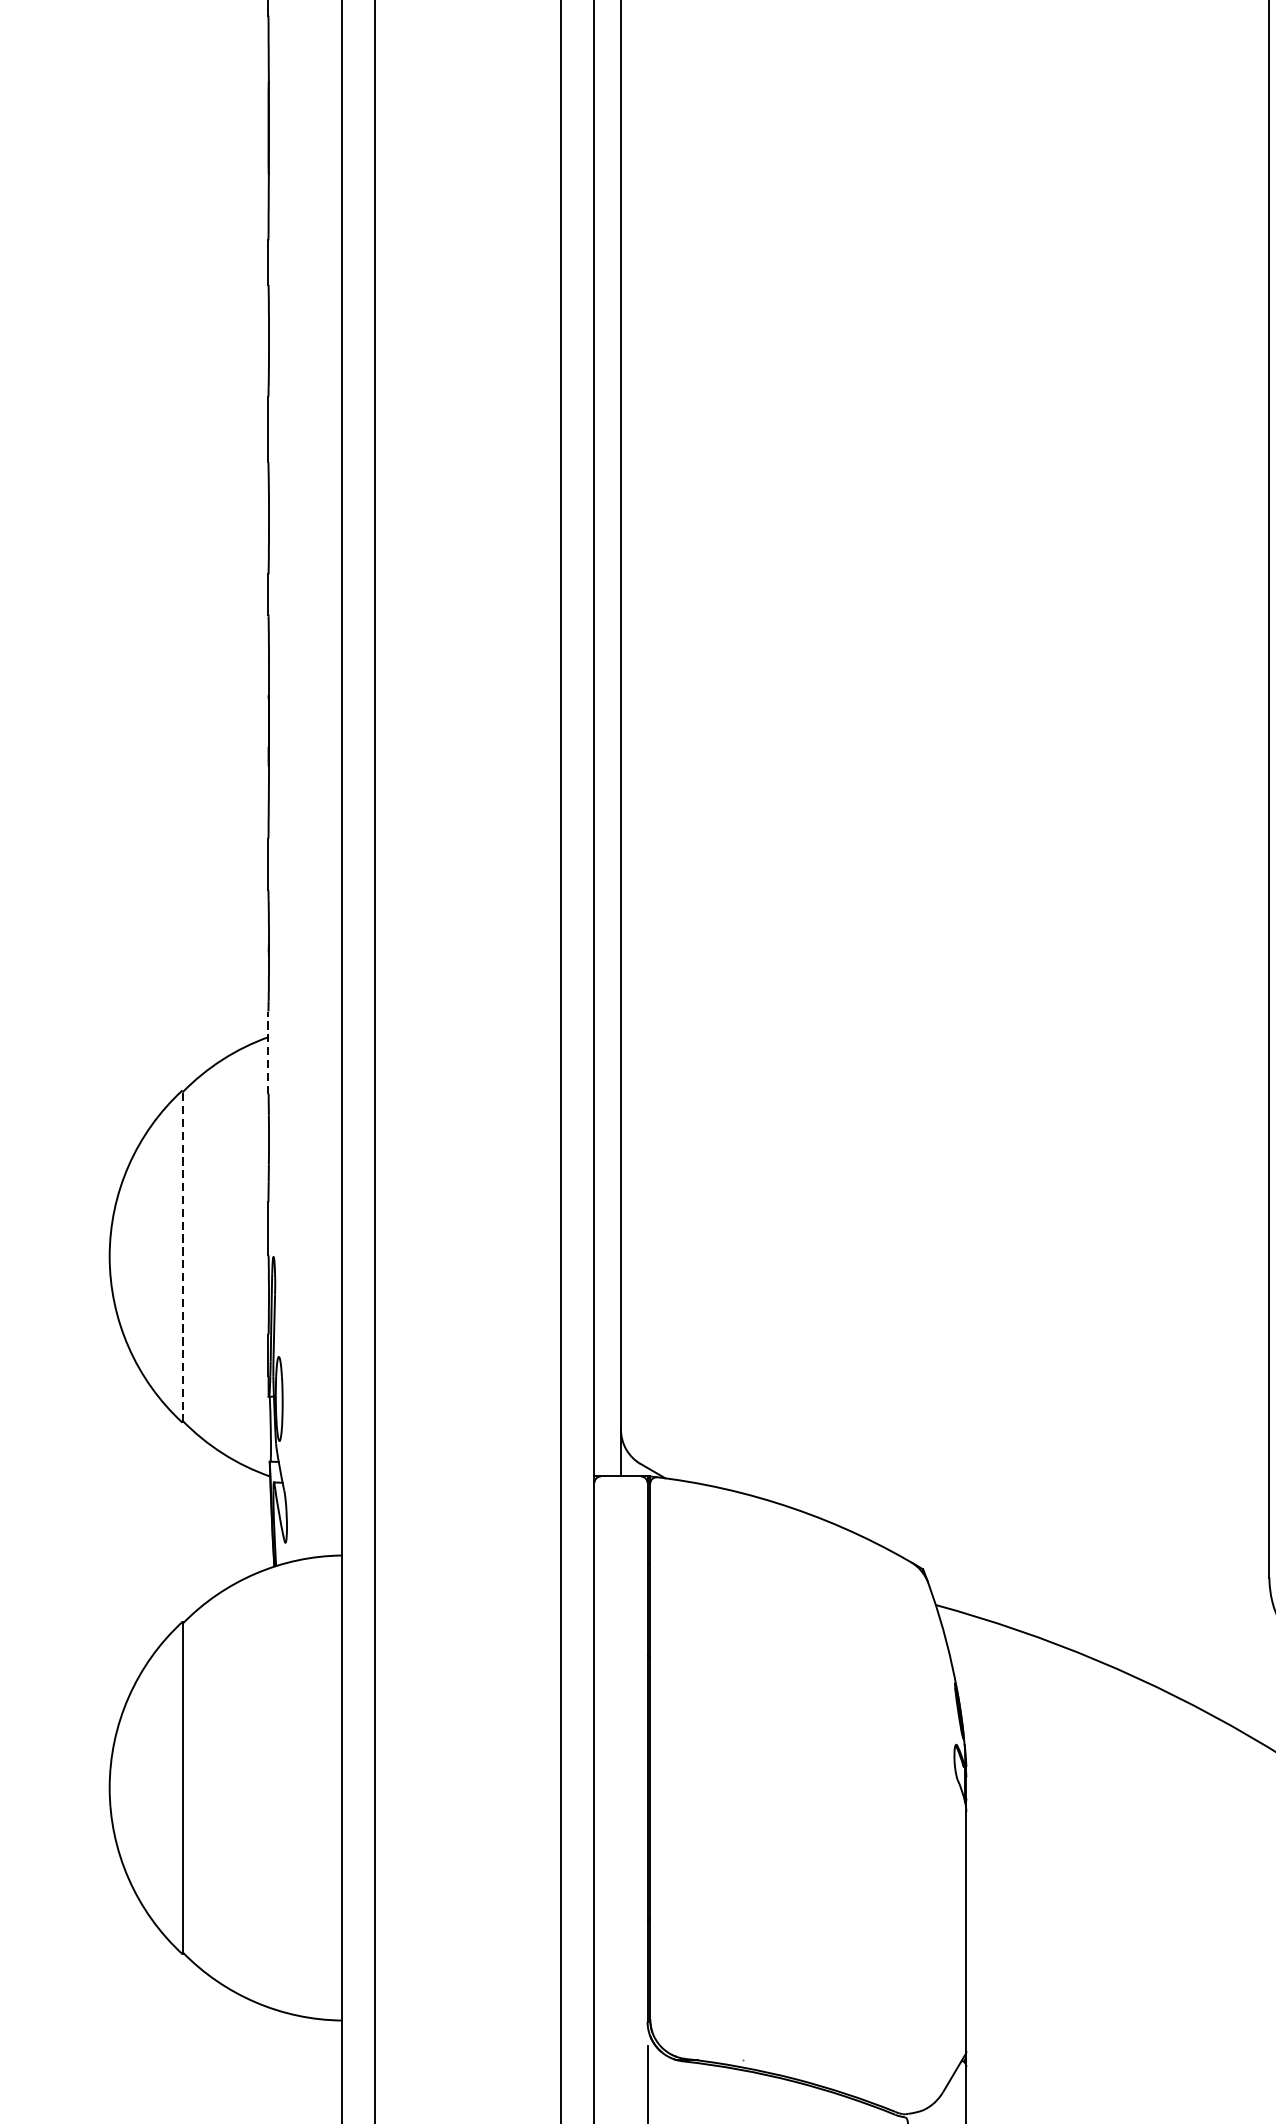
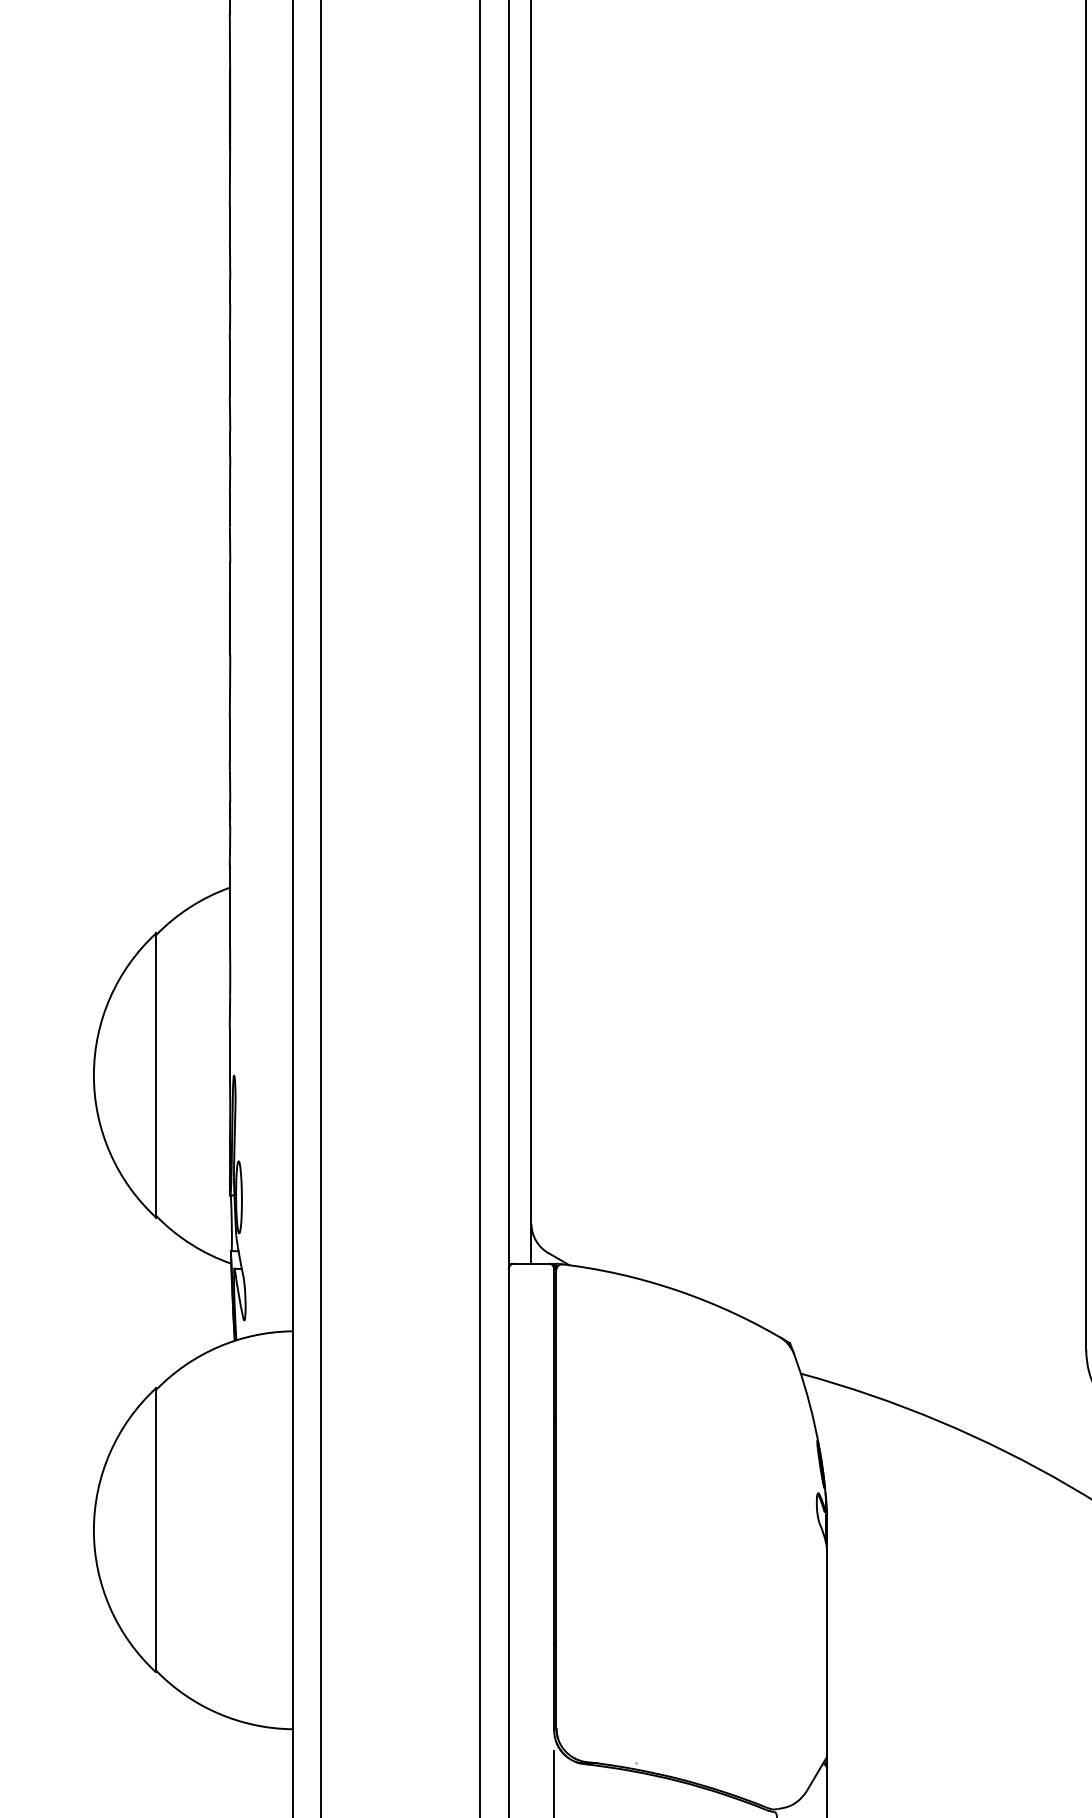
line: (268, 1052) -> (229, 900), dashed -> solid
line: (182, 1255) -> (156, 1074), dashed -> solid

